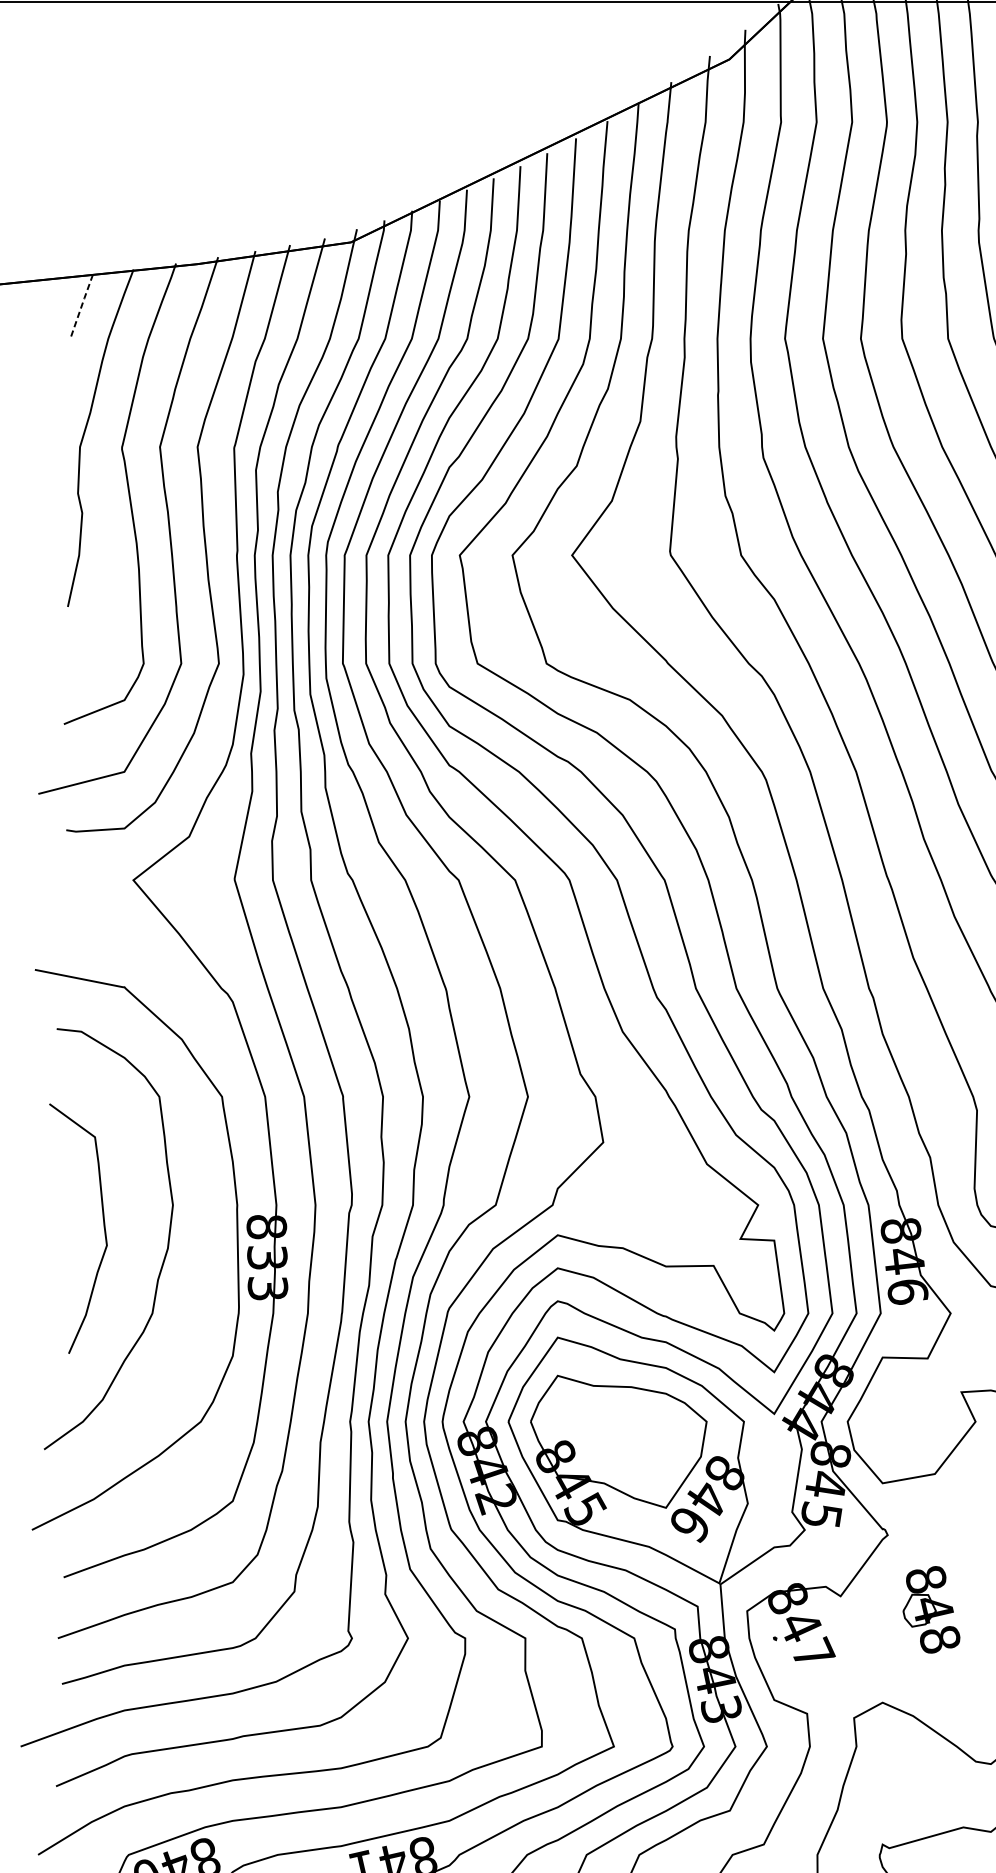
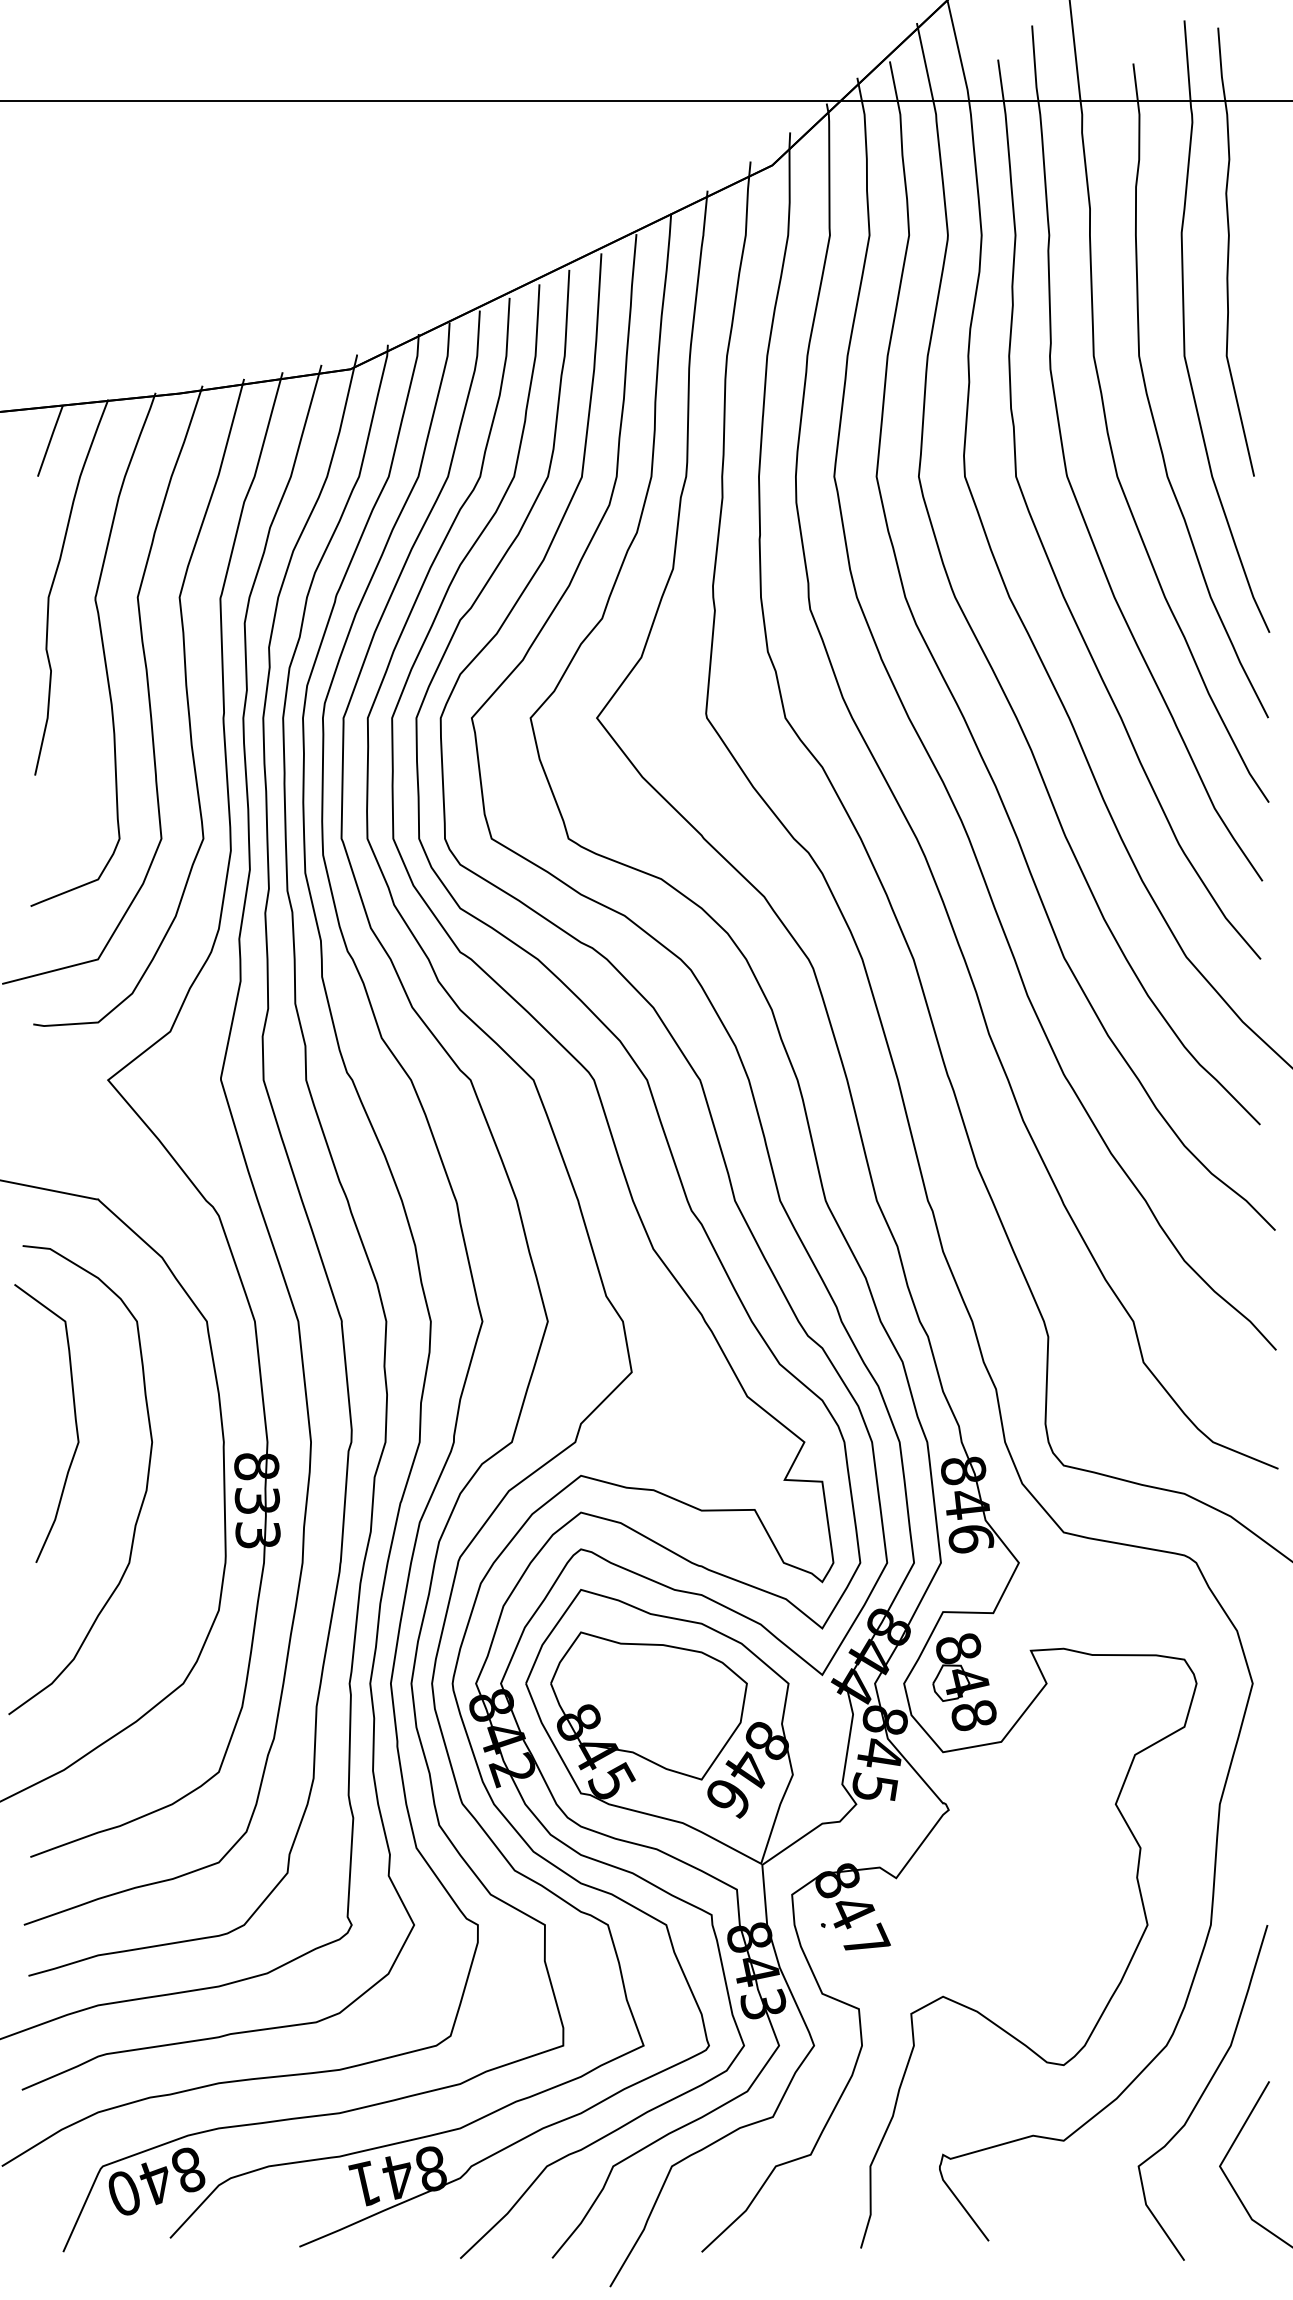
line: (81, 306) -> (50, 440), dashed -> solid
curve: (103, 1225) -> (74, 1419), moved
part: (931, 1610) -> (964, 1682), moved

